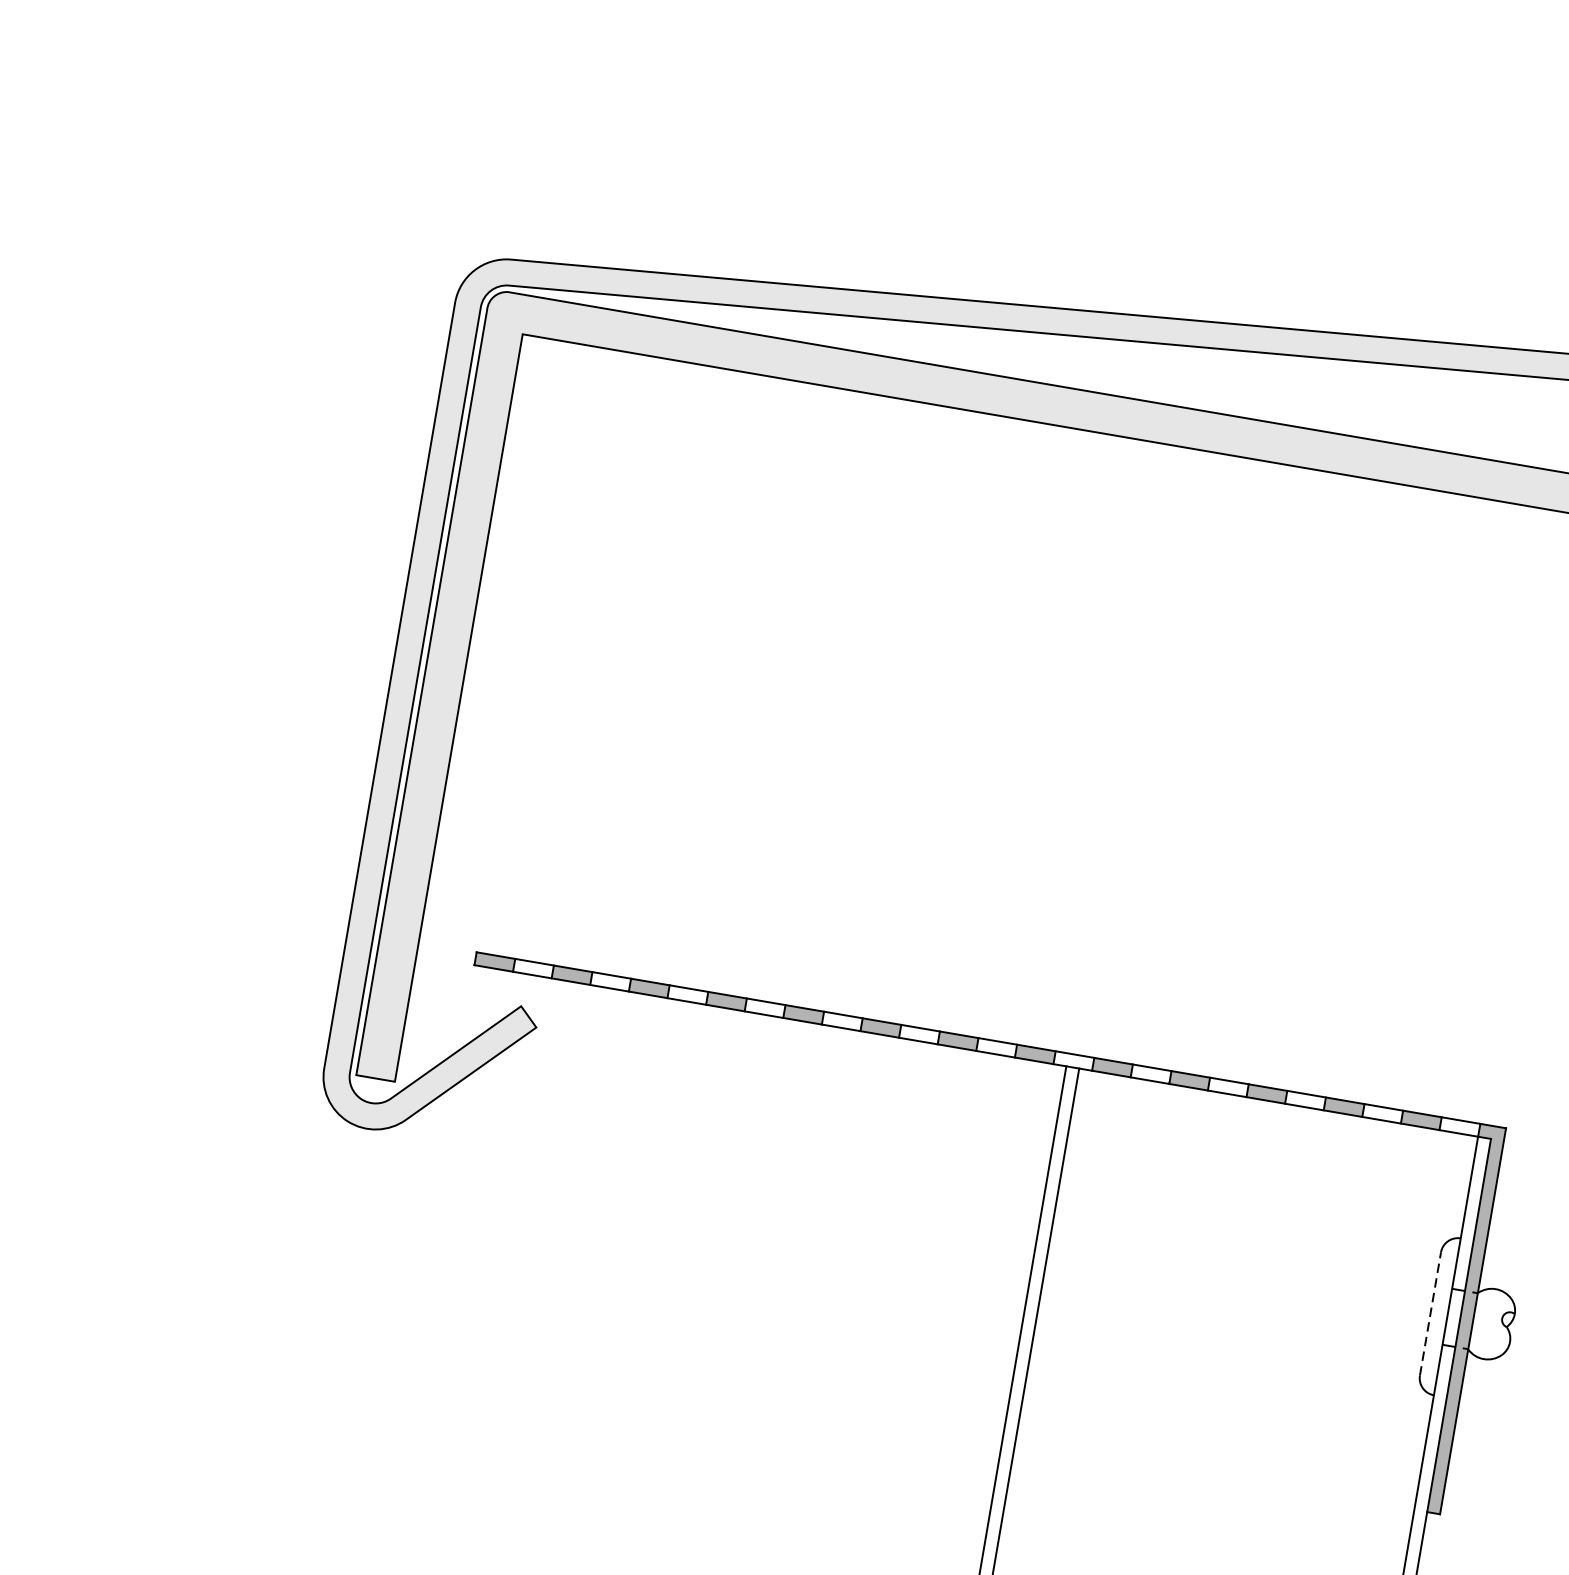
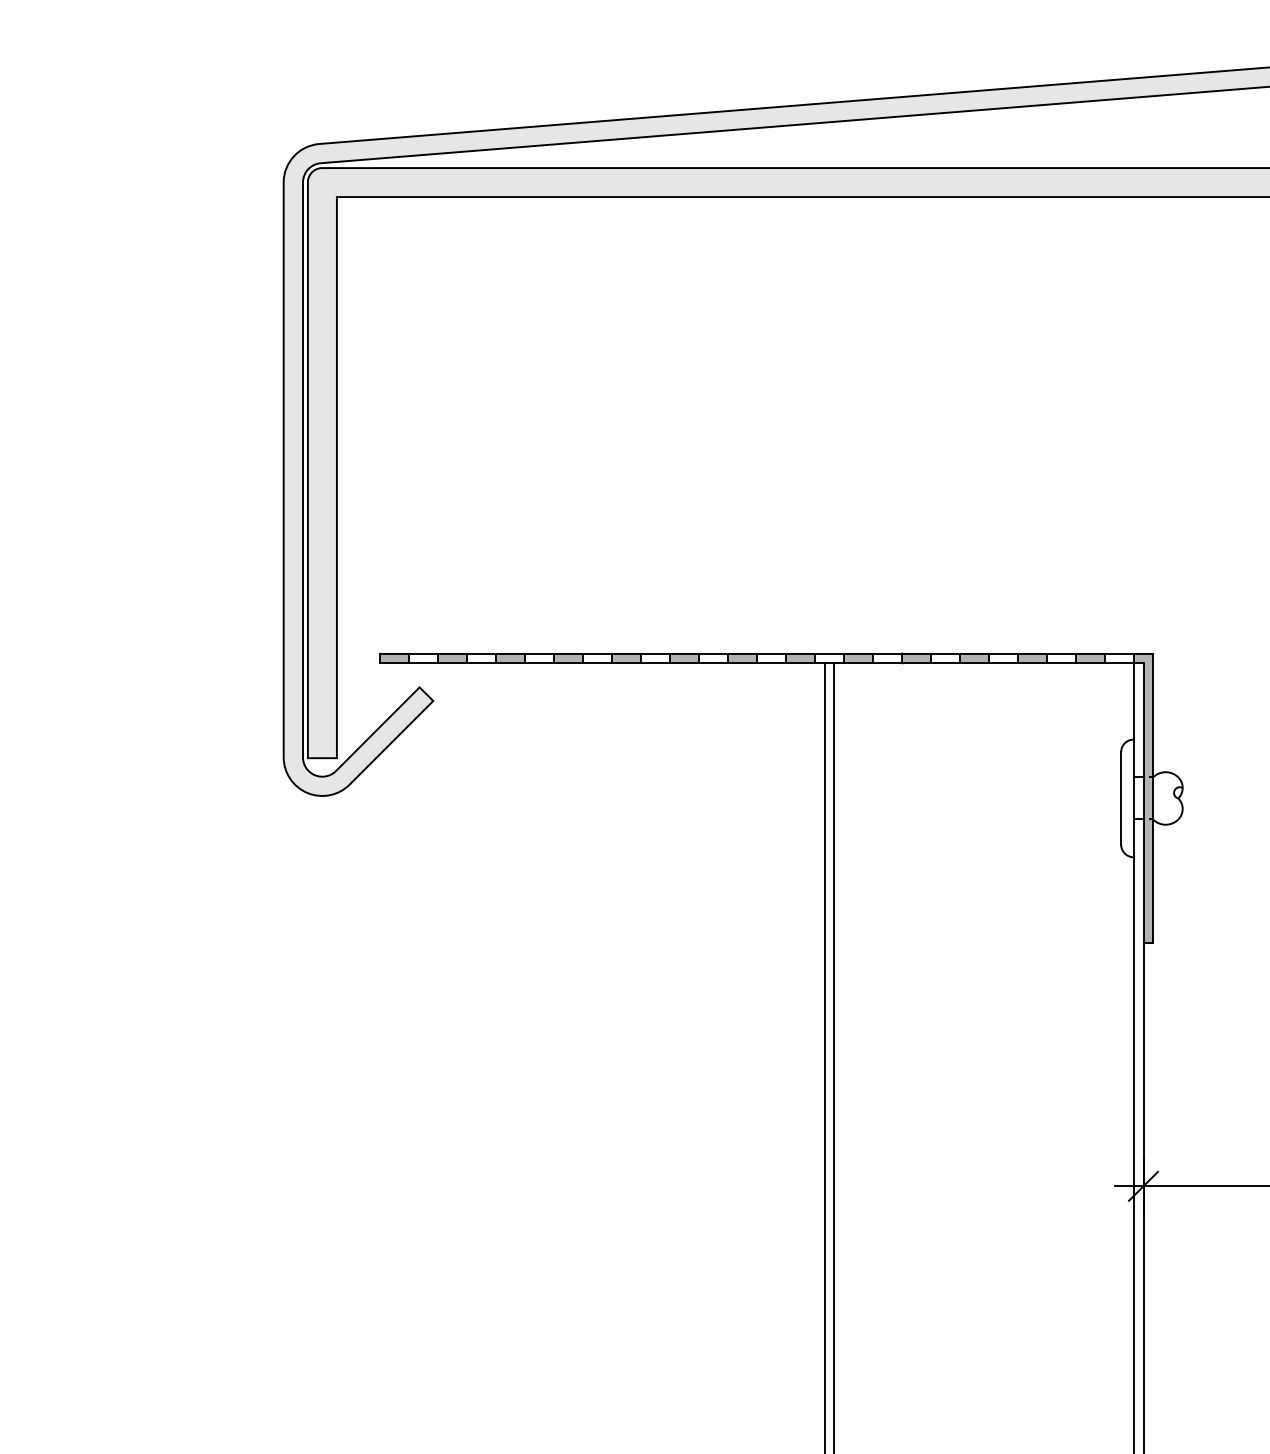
line: (1431, 1312) -> (1121, 797), dashed -> solid

